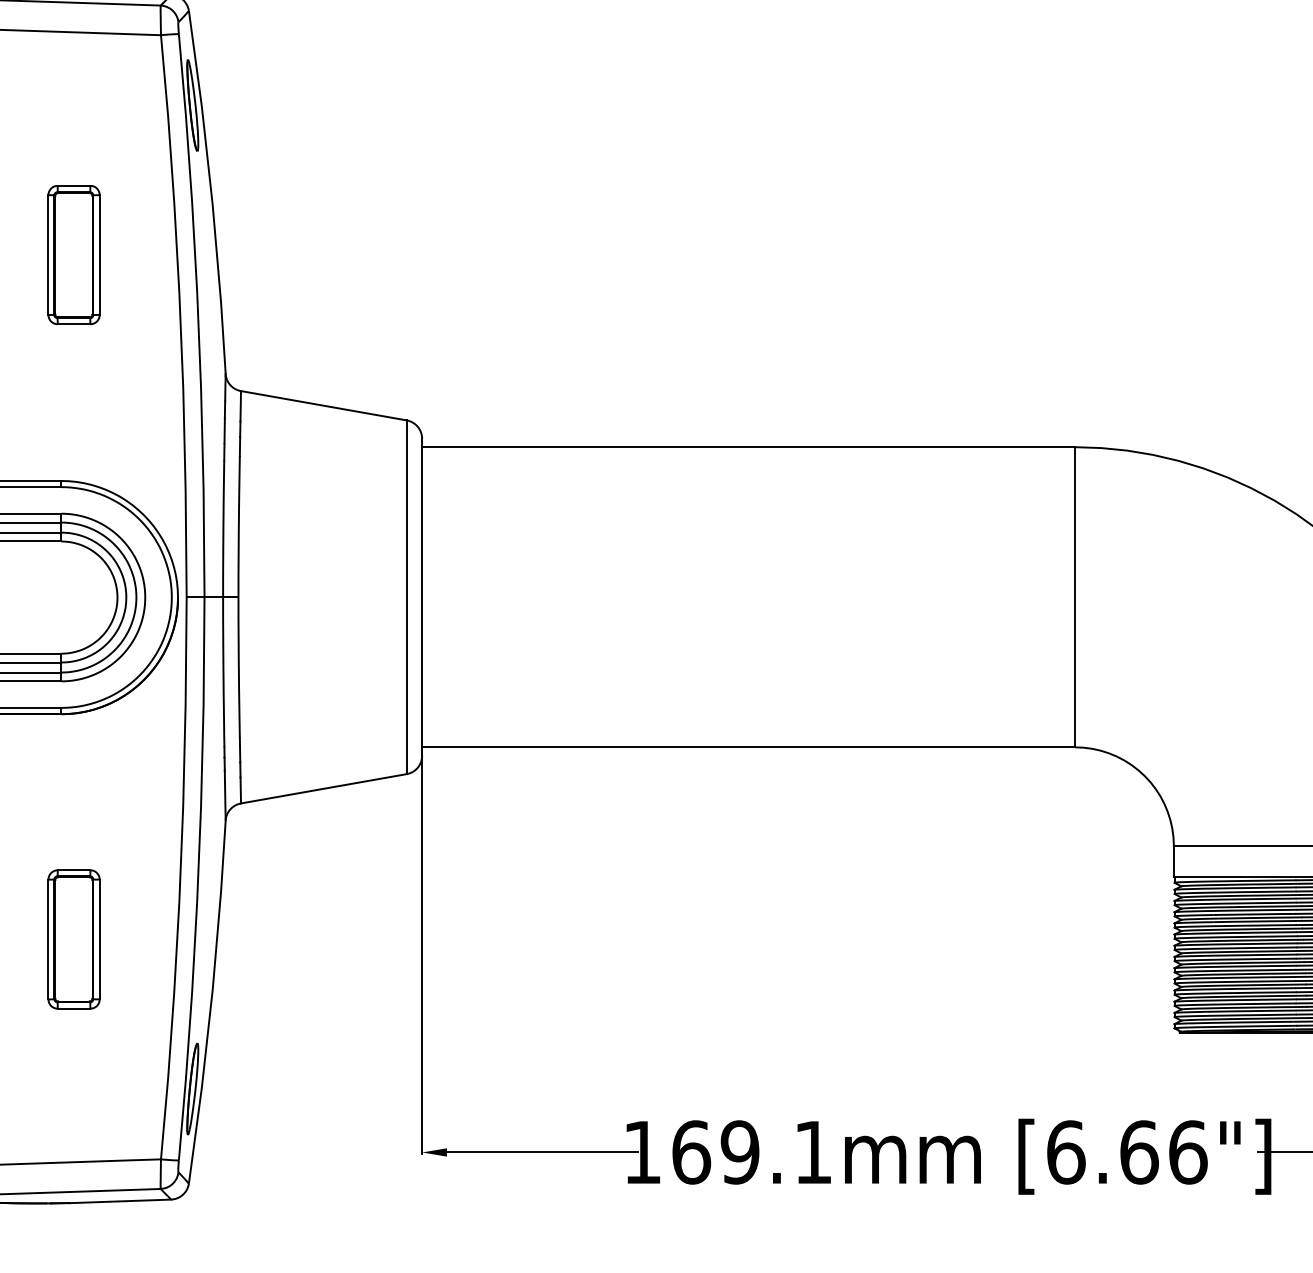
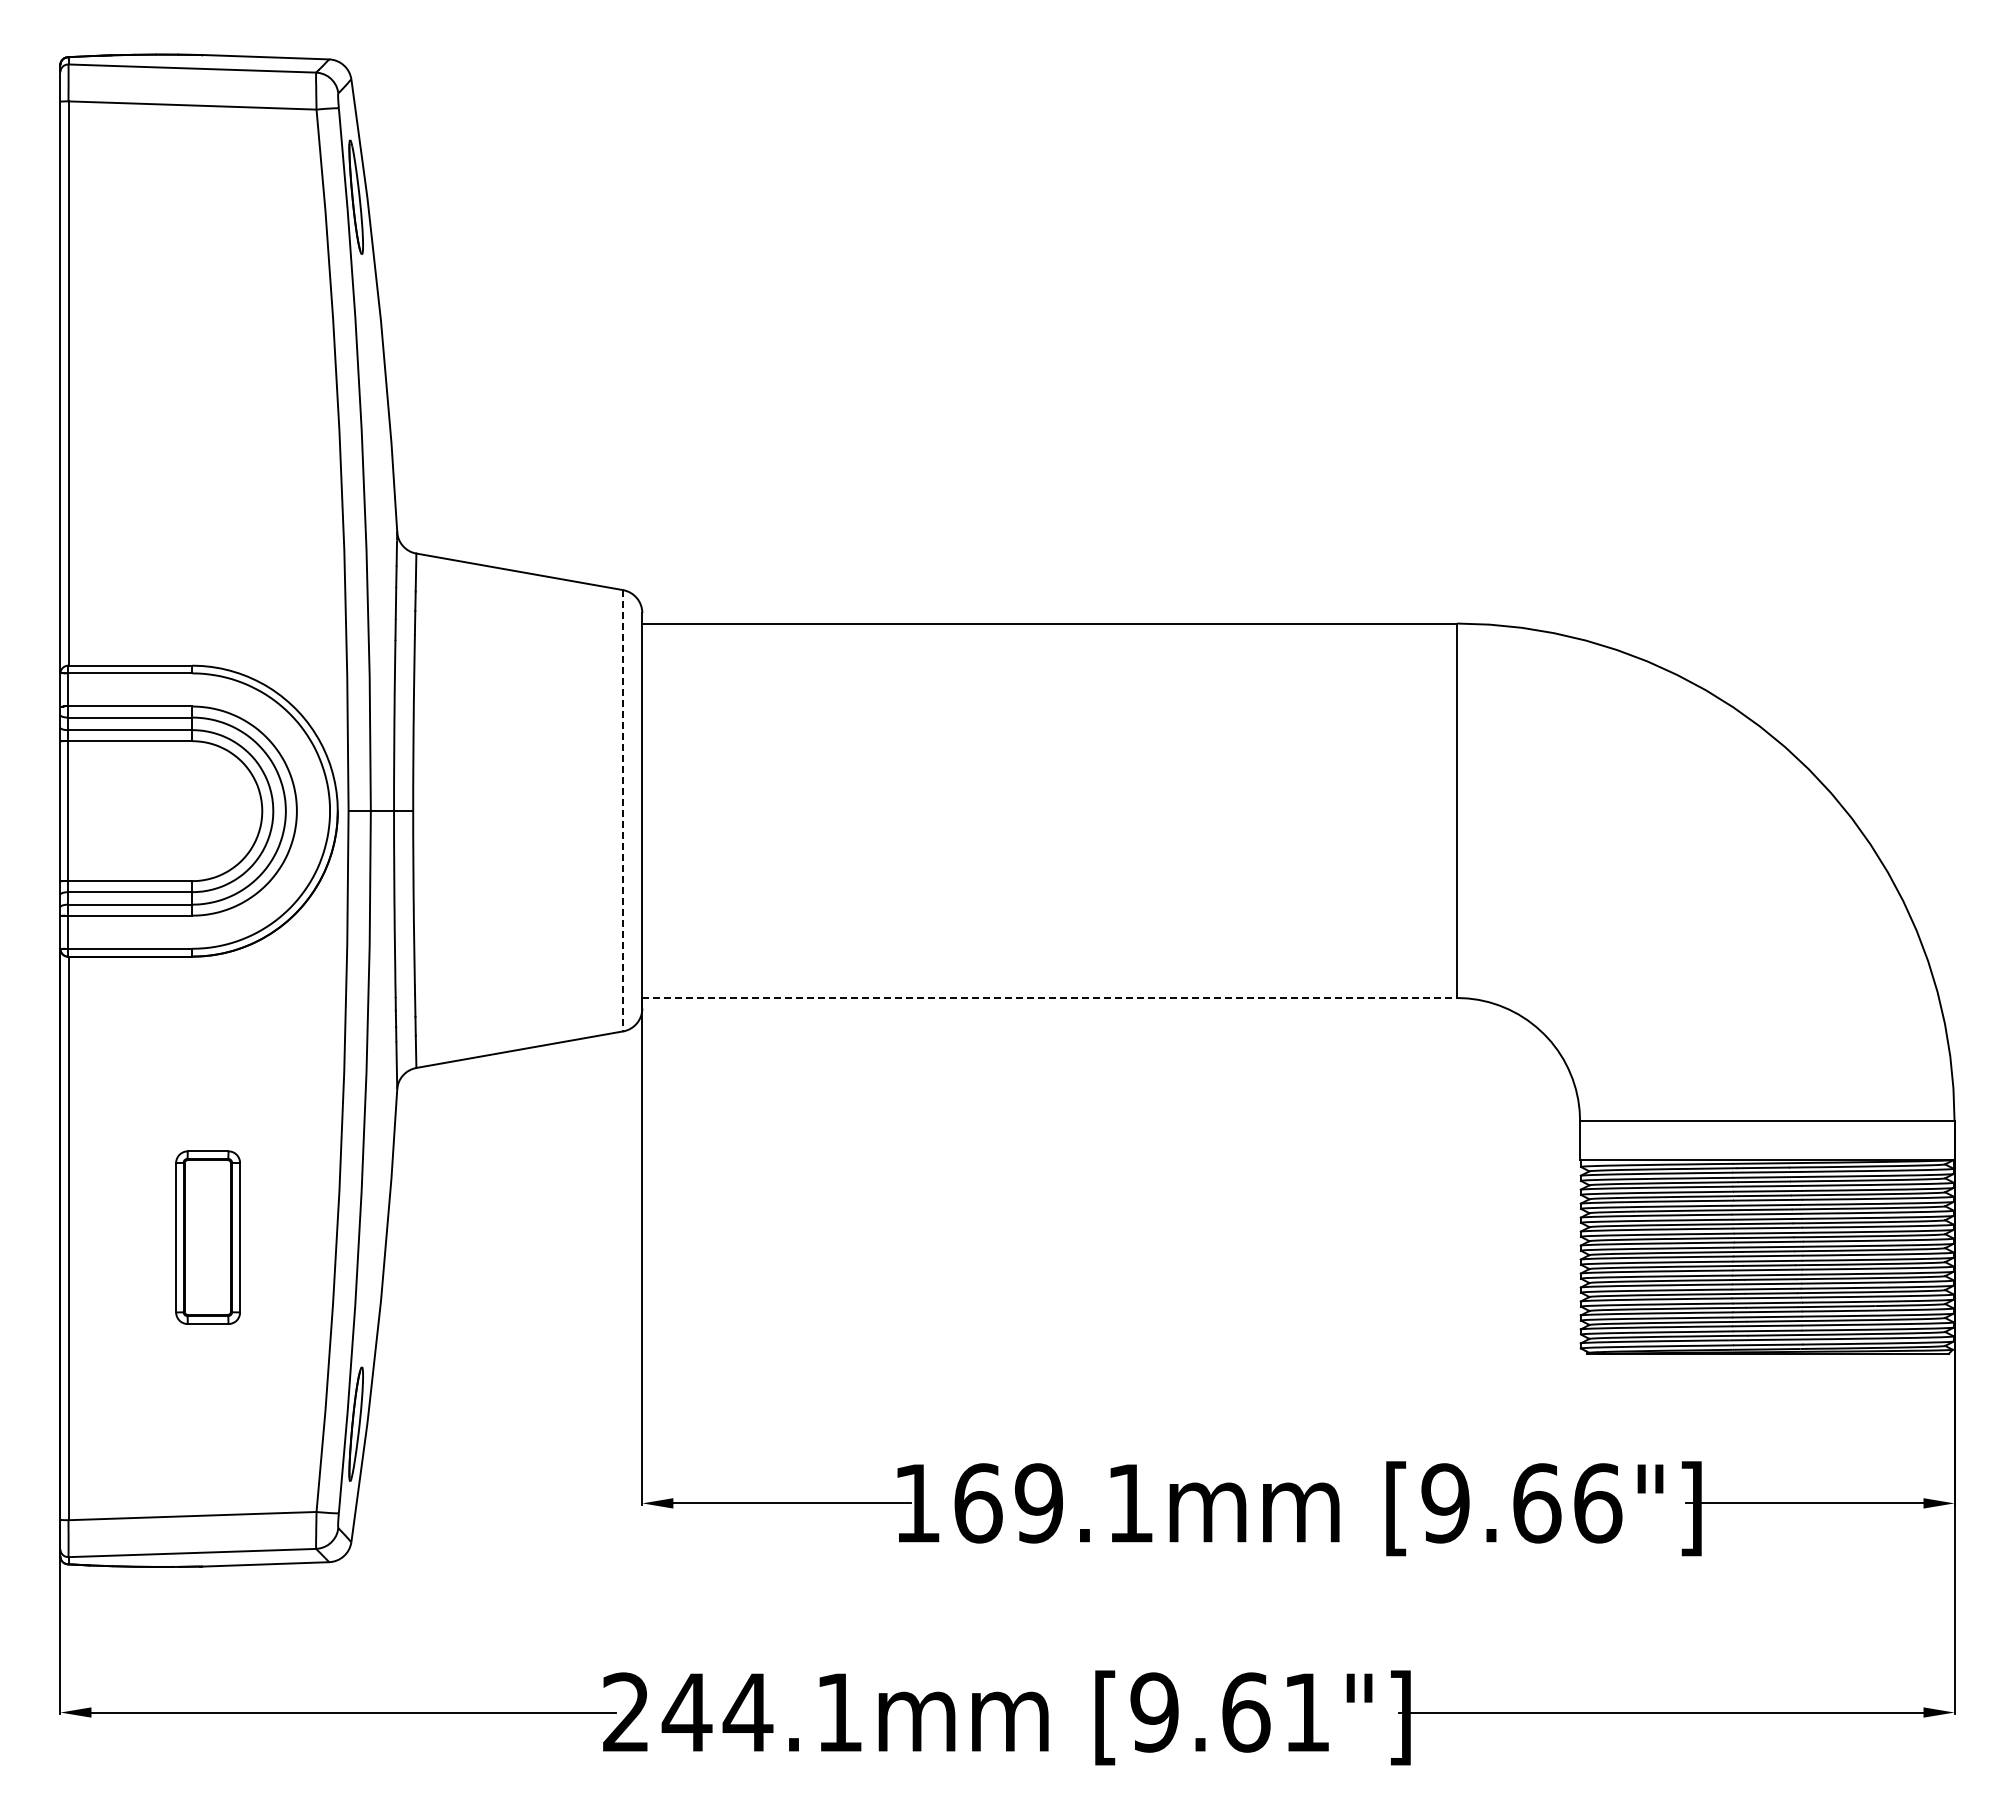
part: (73, 254) -> (207, 383), removed
line: (407, 597) -> (623, 810), solid -> dashed
line: (749, 746) -> (1050, 997), solid -> dashed
text: (1065, 1152) -> (1445, 1503), [6.66"] -> [9.66"]

